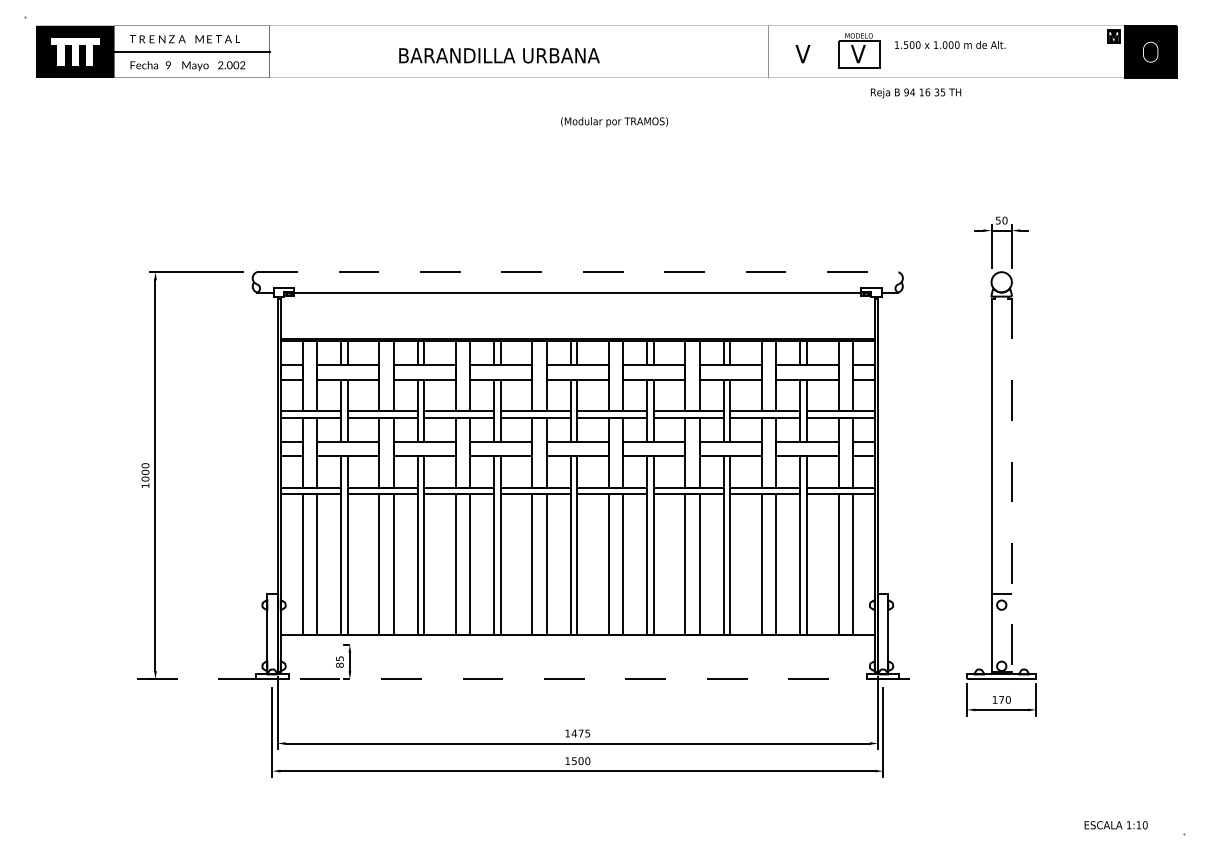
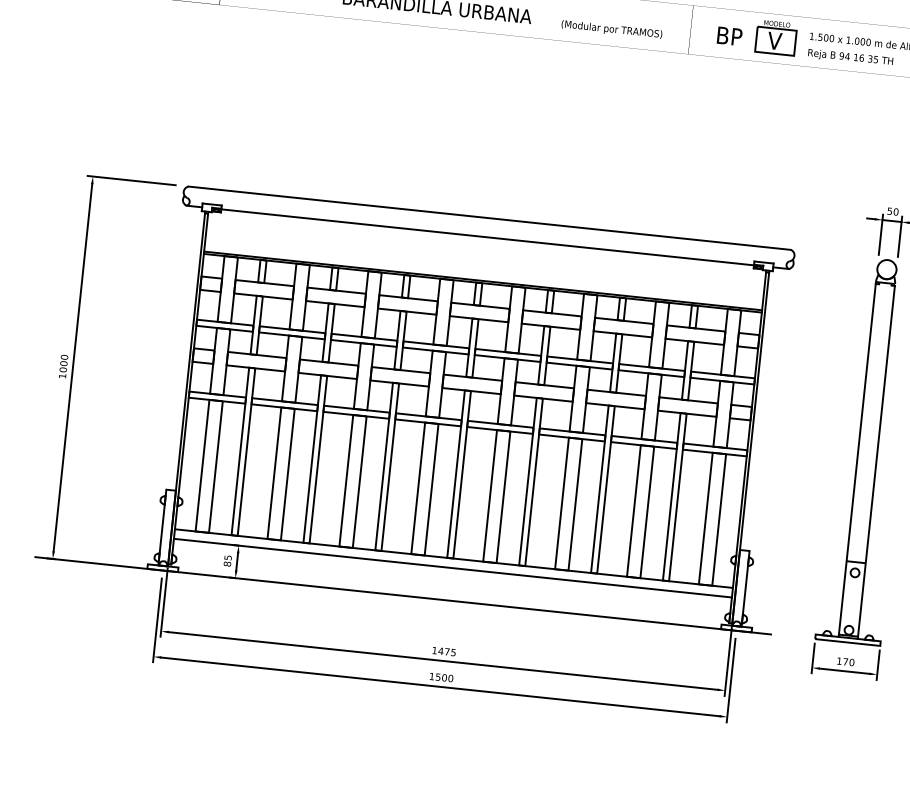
text: (809, 54) -> (728, 36), V -> BP
text: (916, 93) -> (851, 58), moved
text: (614, 122) -> (611, 30), moved
line: (577, 272) -> (489, 218), dashed -> solid
line: (1011, 486) -> (875, 462), dashed -> solid
line: (577, 644) -> (452, 567), added
line: (528, 679) -> (403, 595), dashed -> solid

